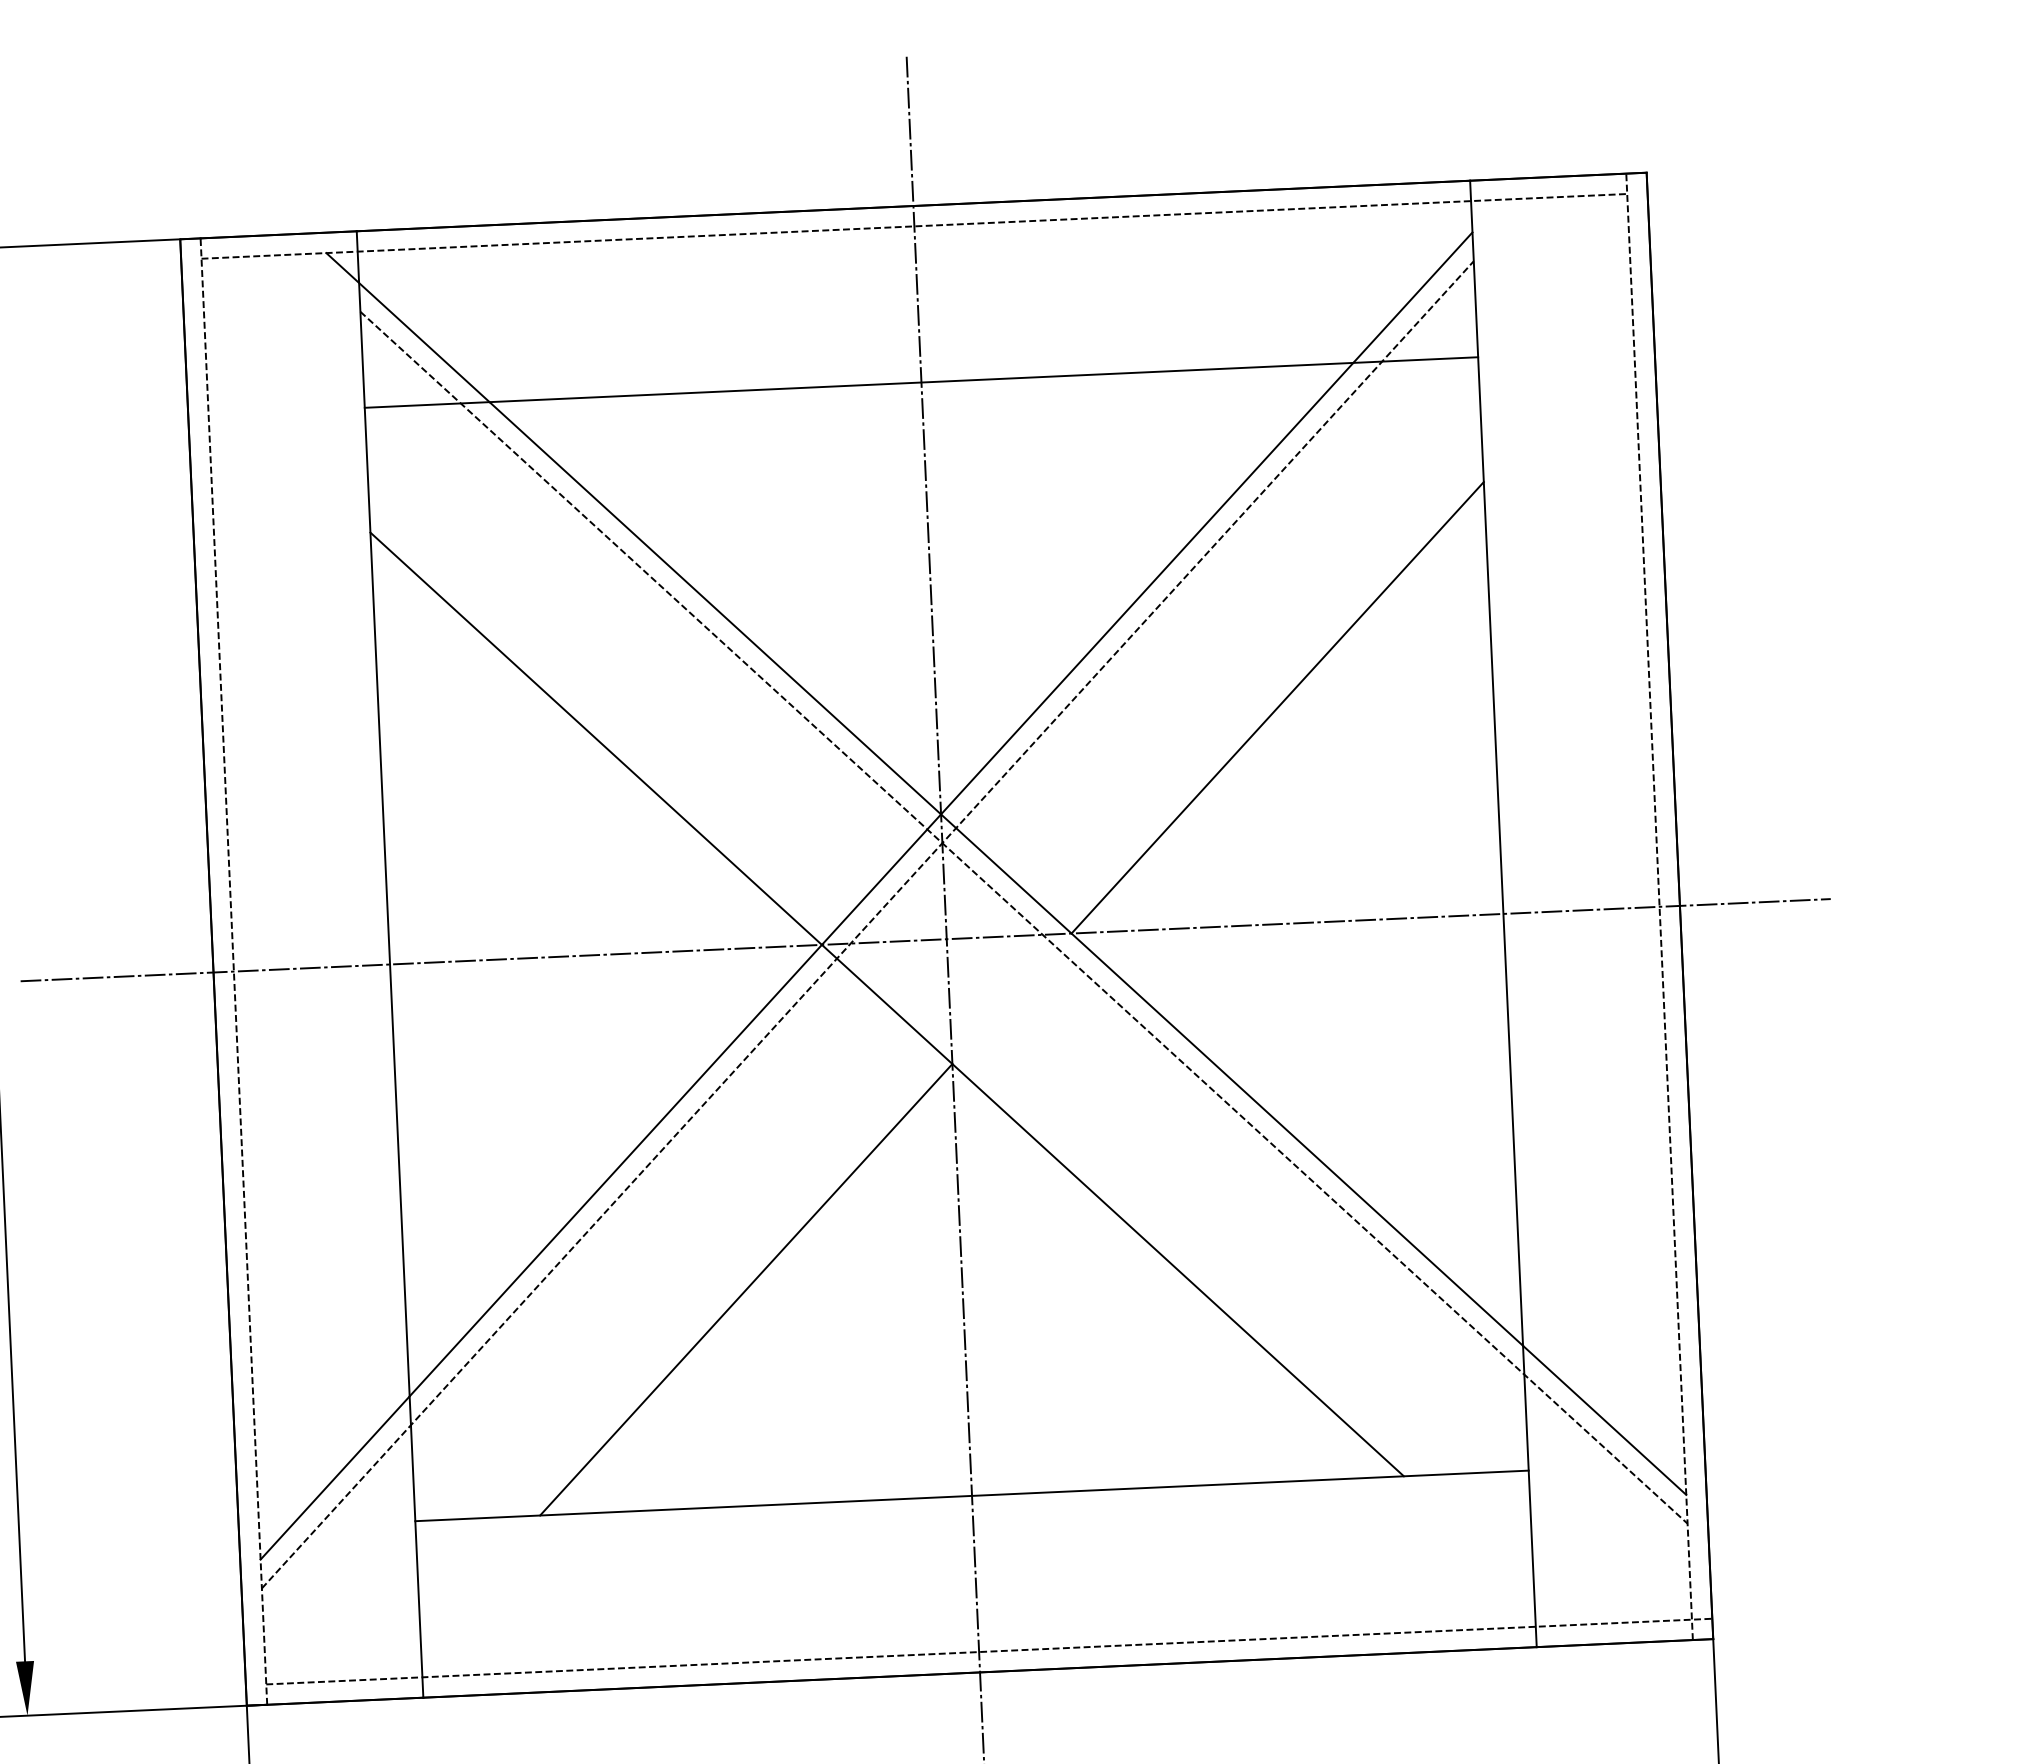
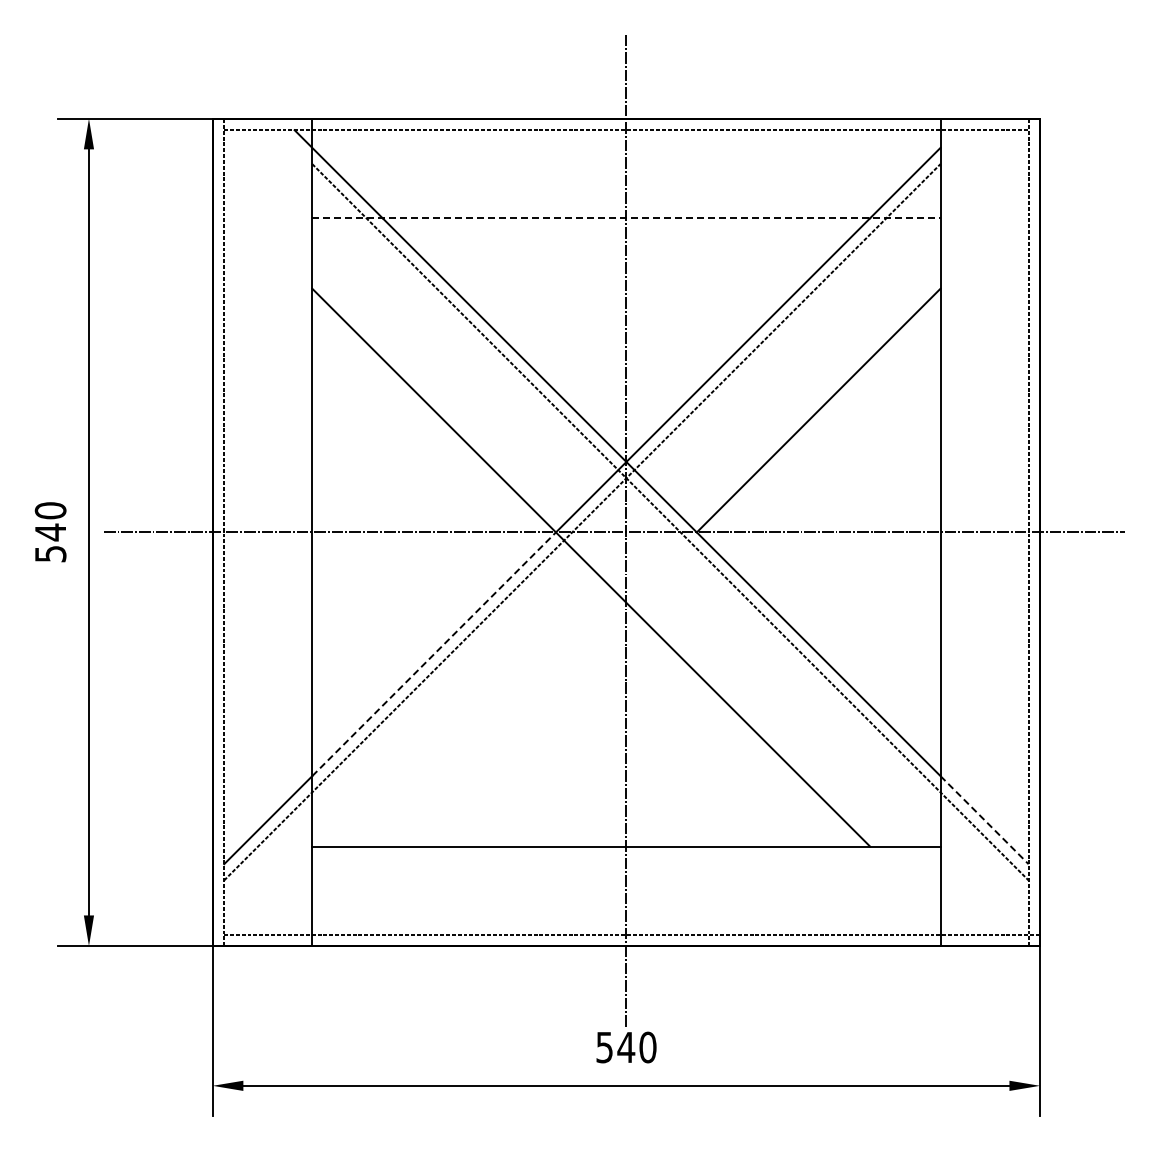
line: (921, 382) -> (626, 218), solid -> dashed
line: (616, 1169) -> (434, 653), solid -> dashed
line: (746, 1289) -> (504, 724), removed
line: (1604, 1420) -> (984, 820), solid -> dashed

